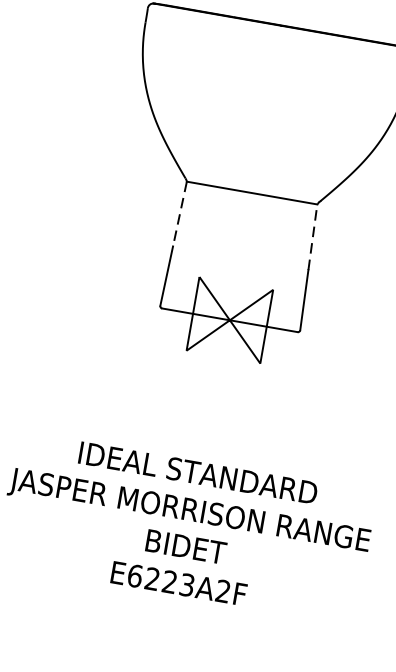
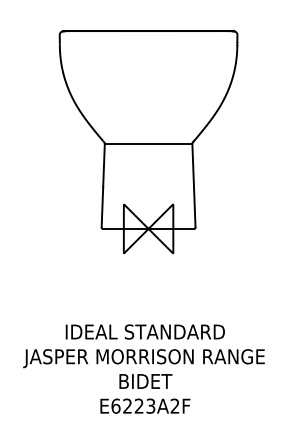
line: (180, 214) -> (104, 165), dashed -> solid
line: (313, 237) -> (193, 165), dashed -> solid

